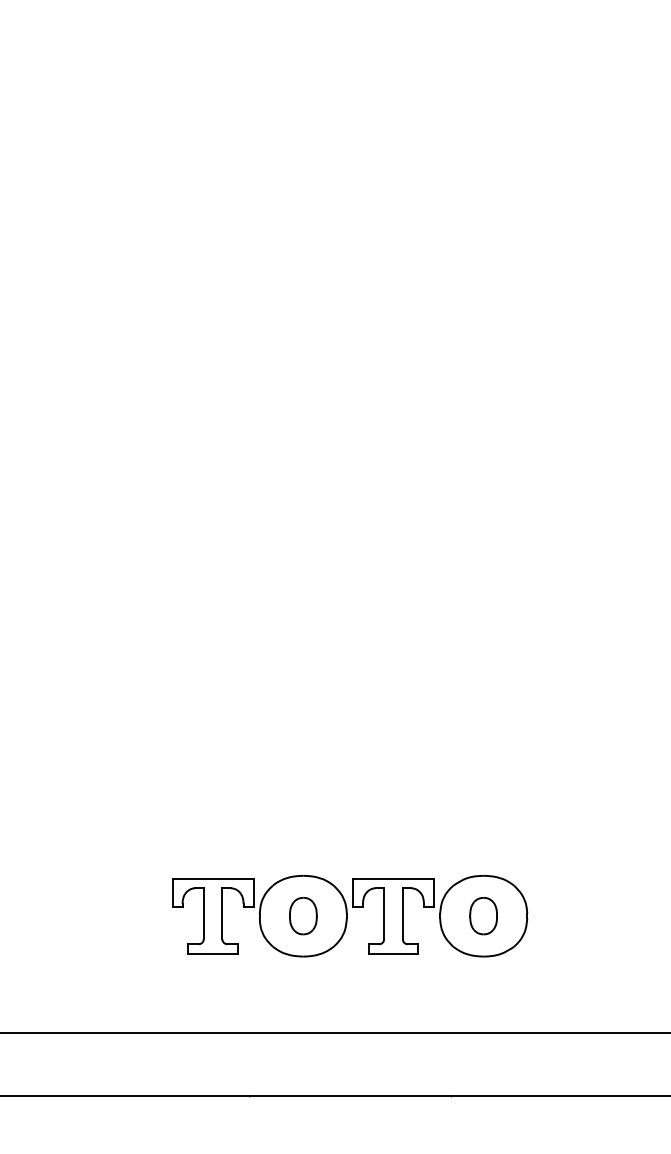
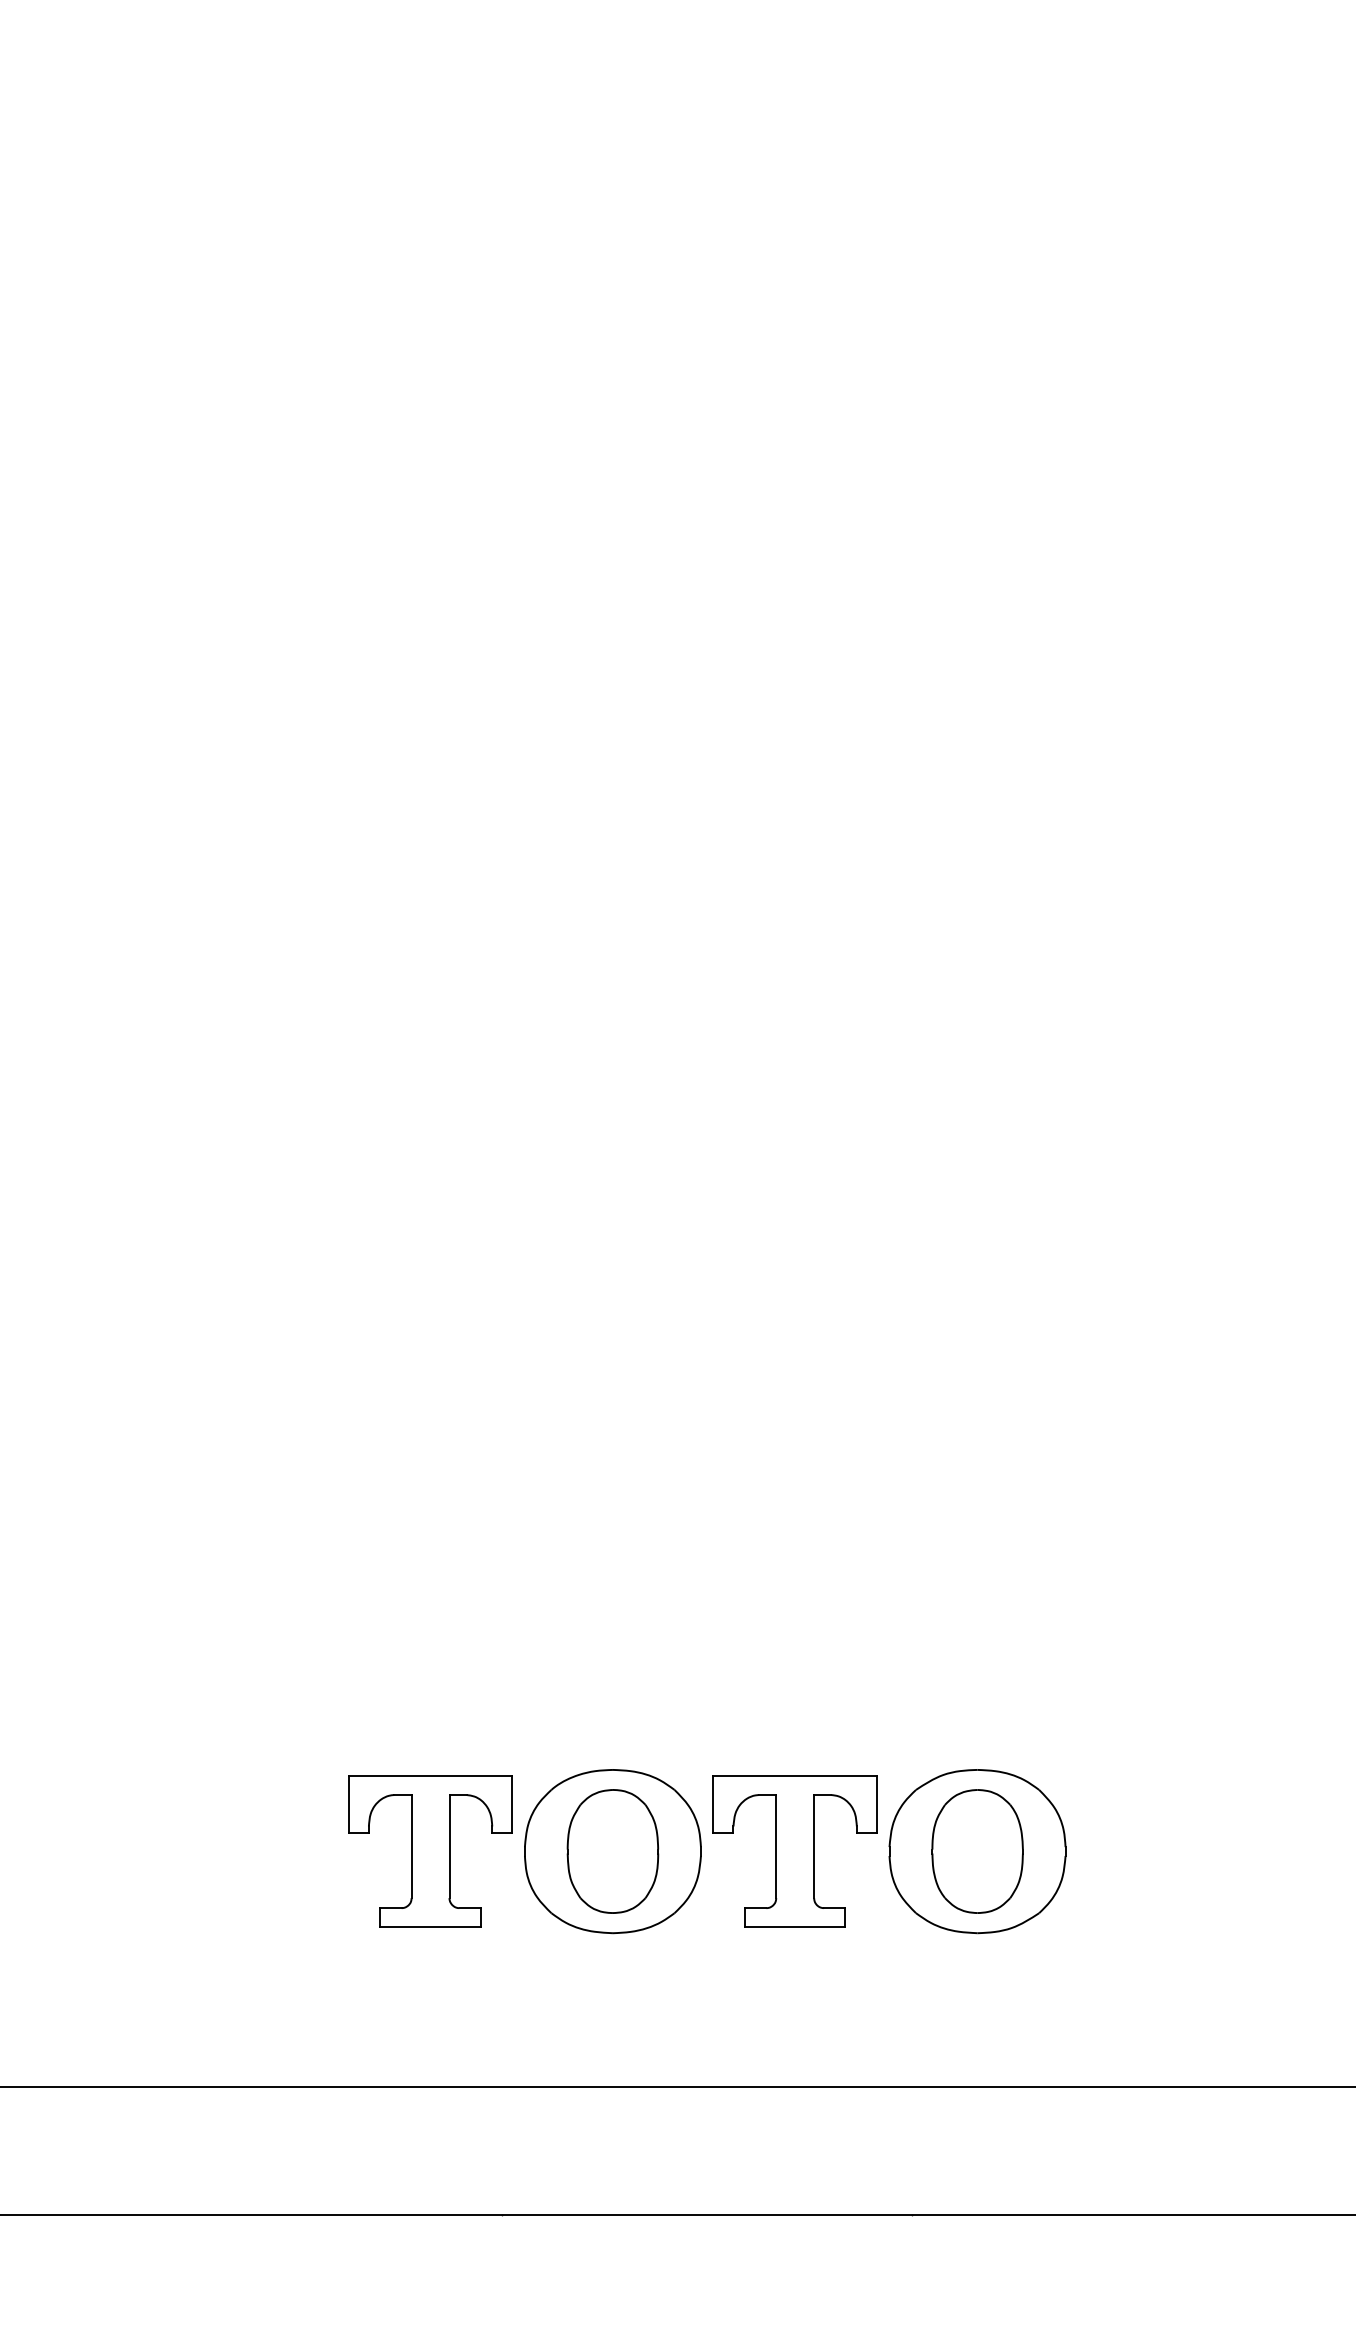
part: (303, 915) -> (613, 1850), size x1.67
part: (483, 915) -> (977, 1850), size x1.67

